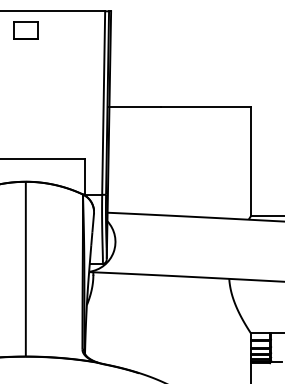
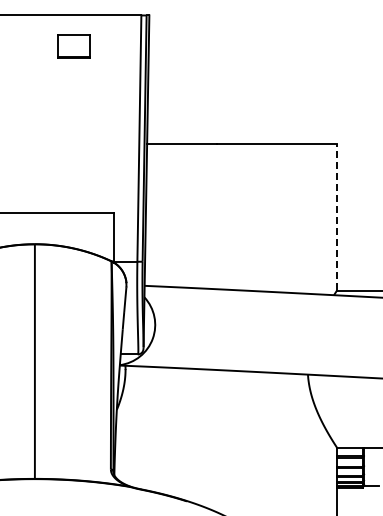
part: (25, 30) -> (73, 46), moved
line: (251, 161) -> (337, 216), solid -> dashed

